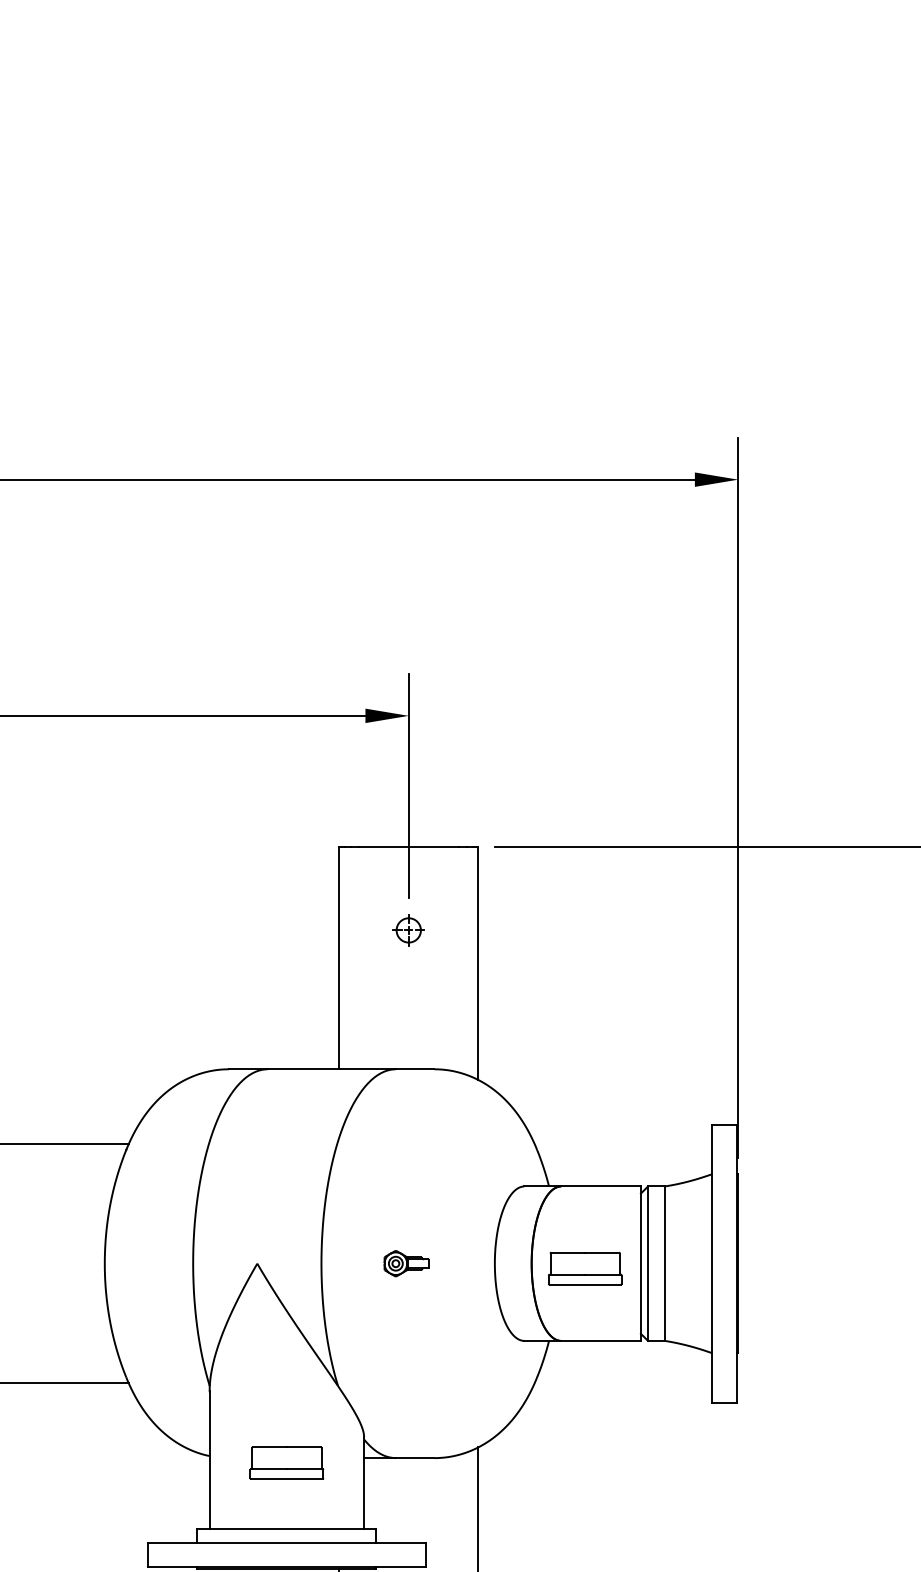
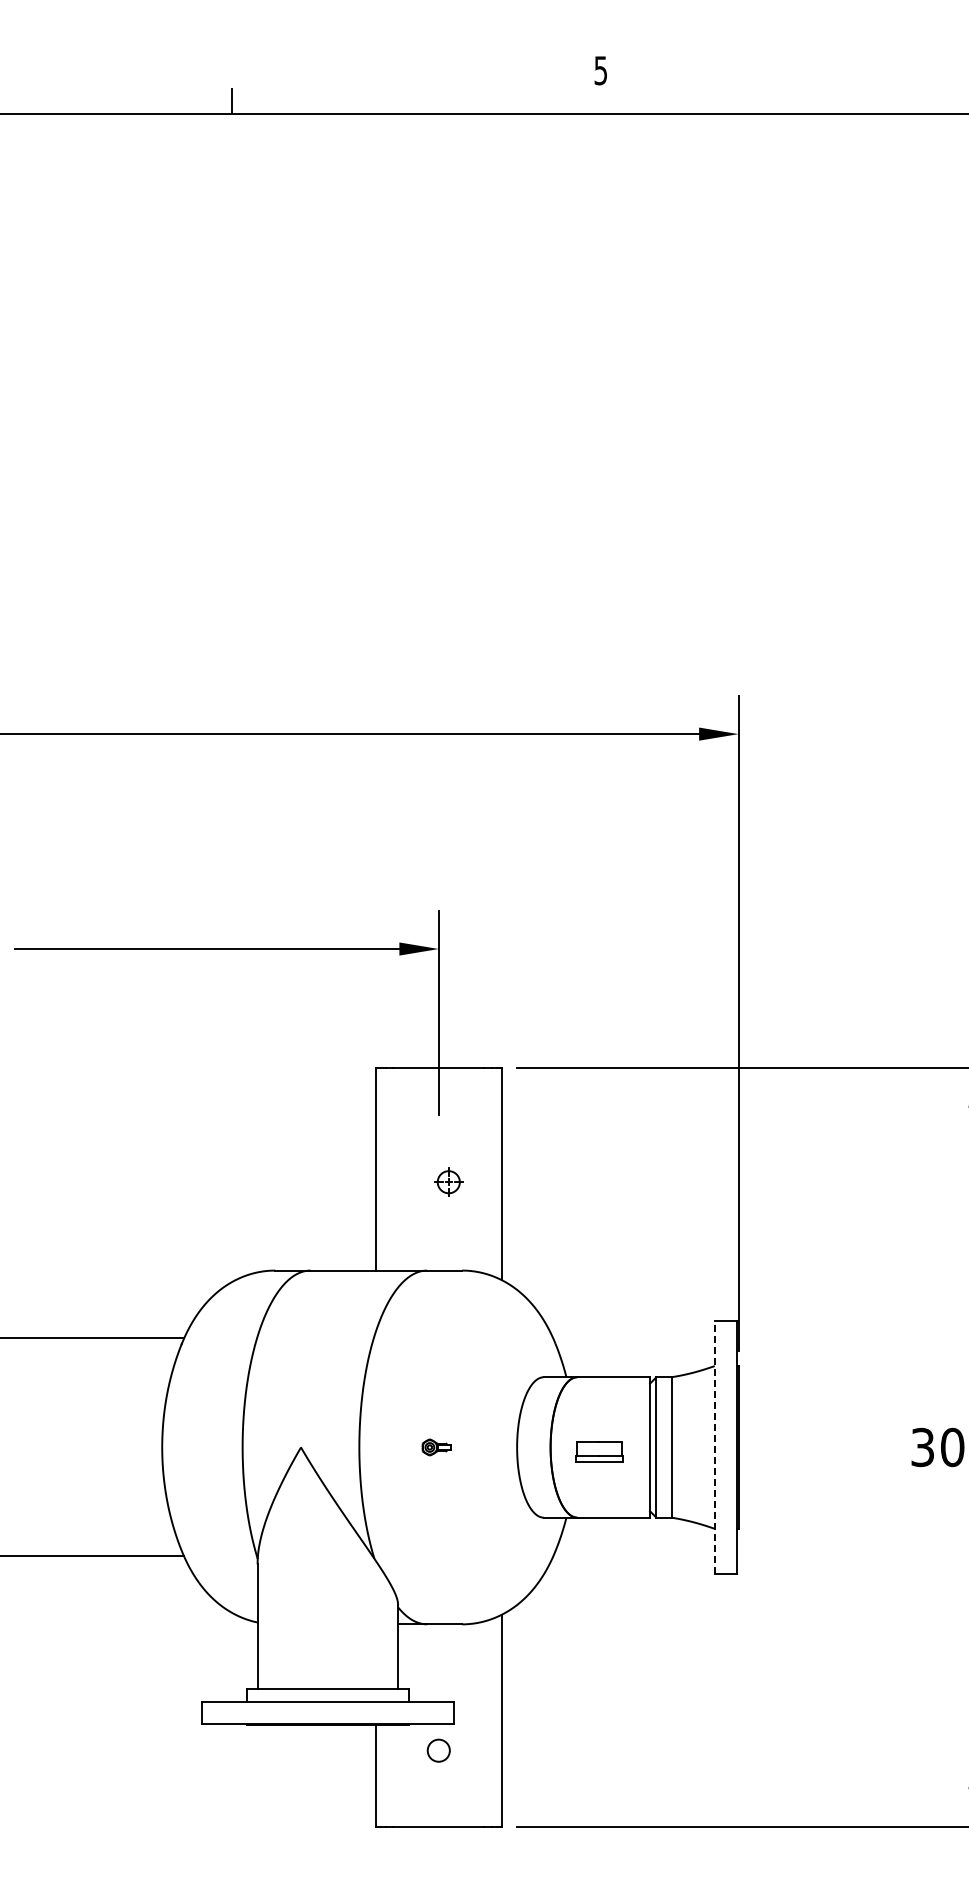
part: (408, 929) -> (448, 1181), moved
line: (711, 1262) -> (714, 1446), solid -> dashed
part: (406, 1263) -> (436, 1447), size x0.7
part: (585, 1268) -> (599, 1451), size x0.7
part: (286, 1462) -> (327, 1628), removed

